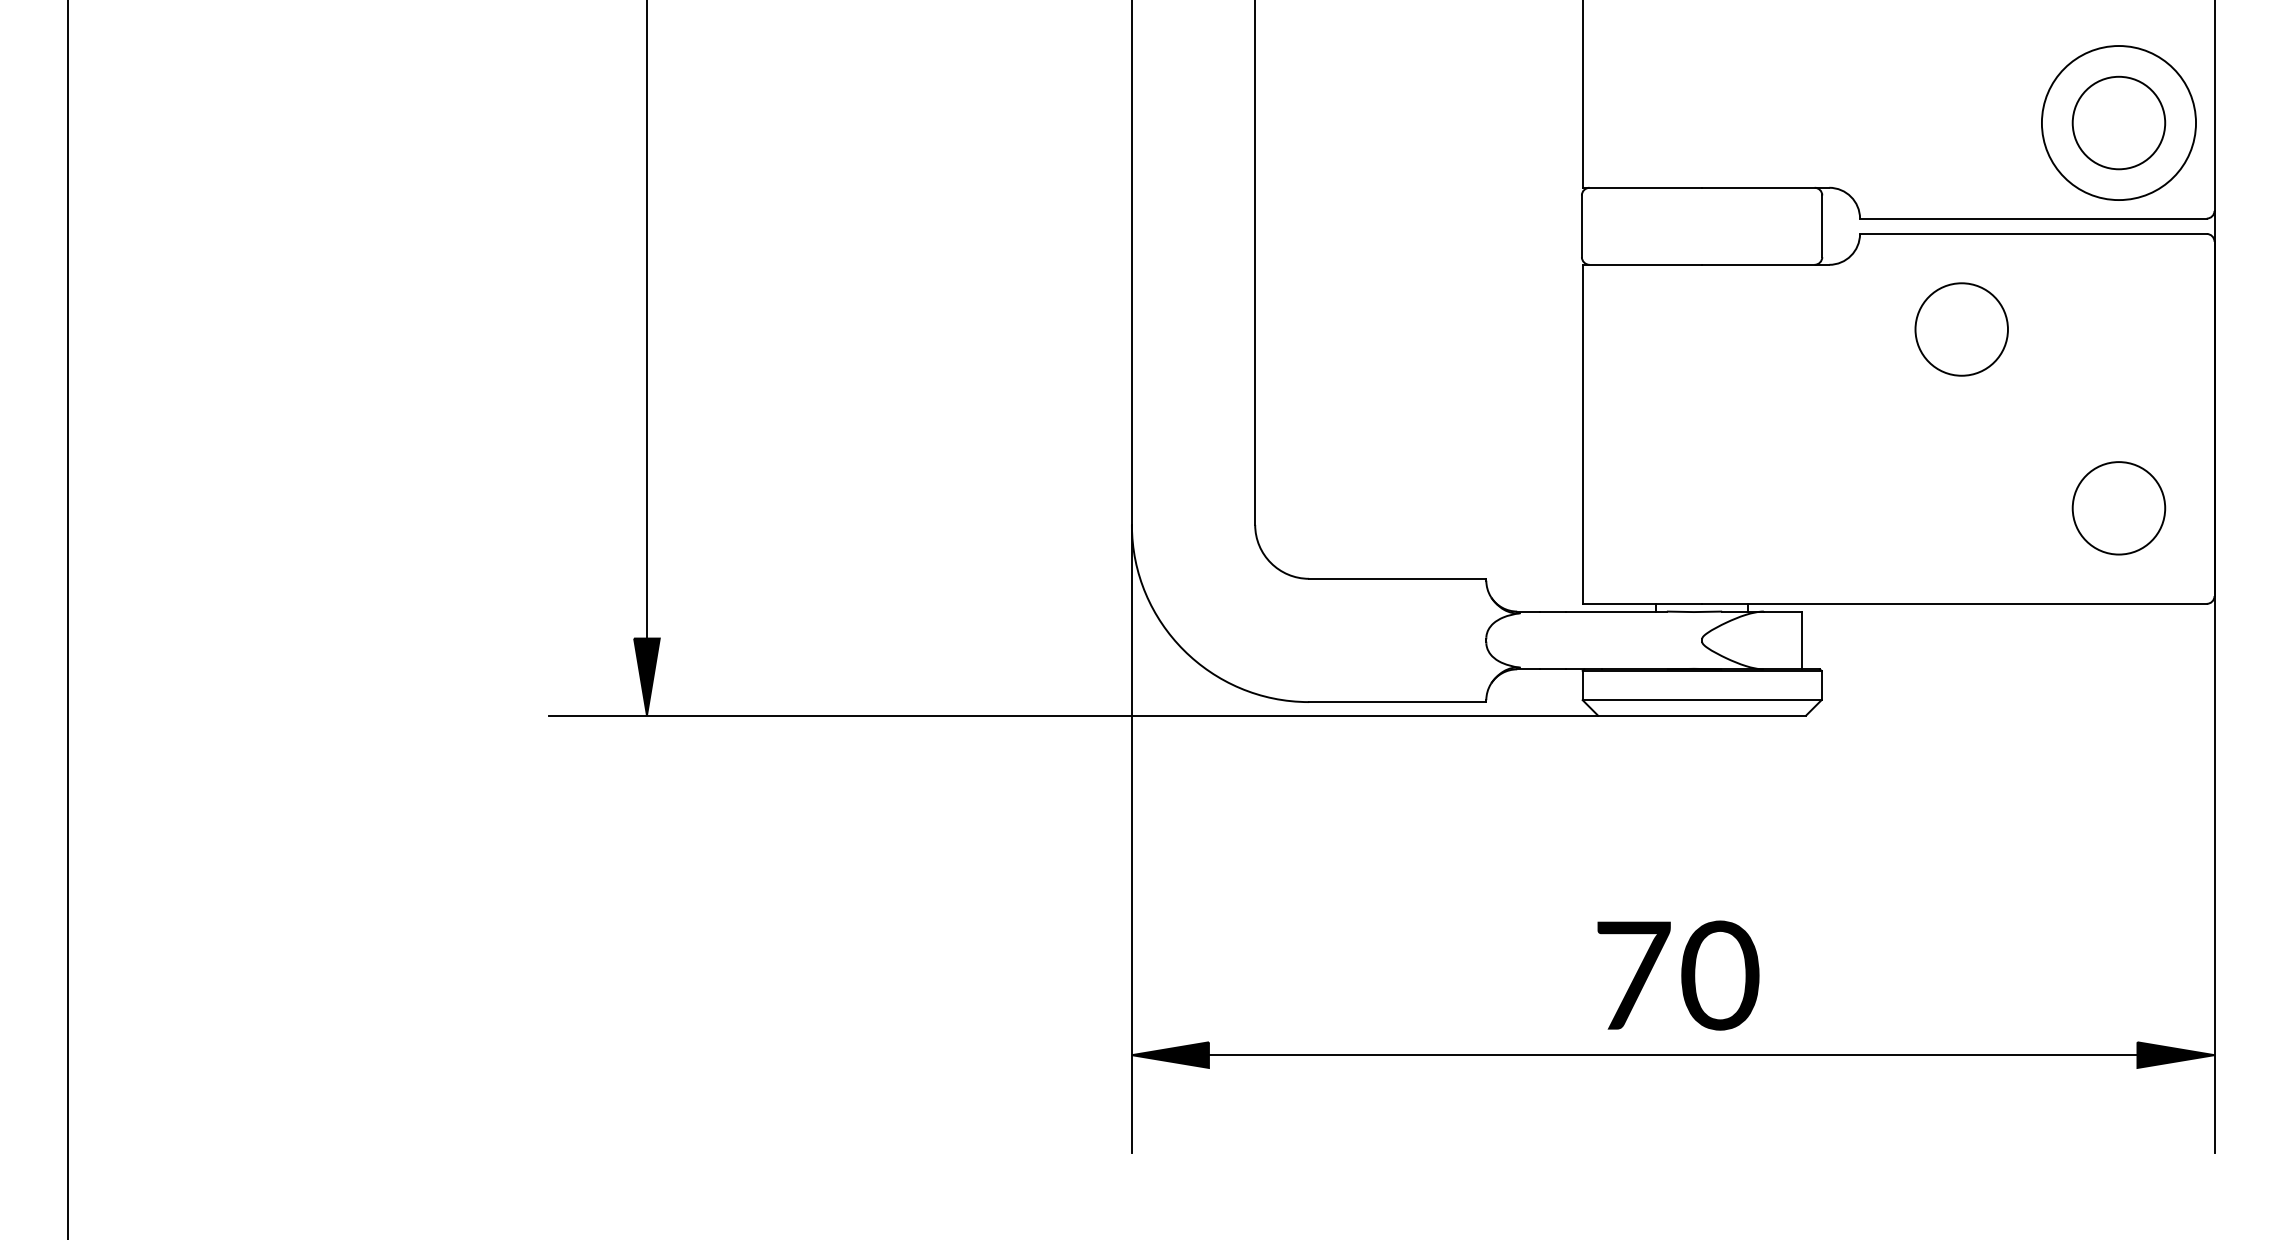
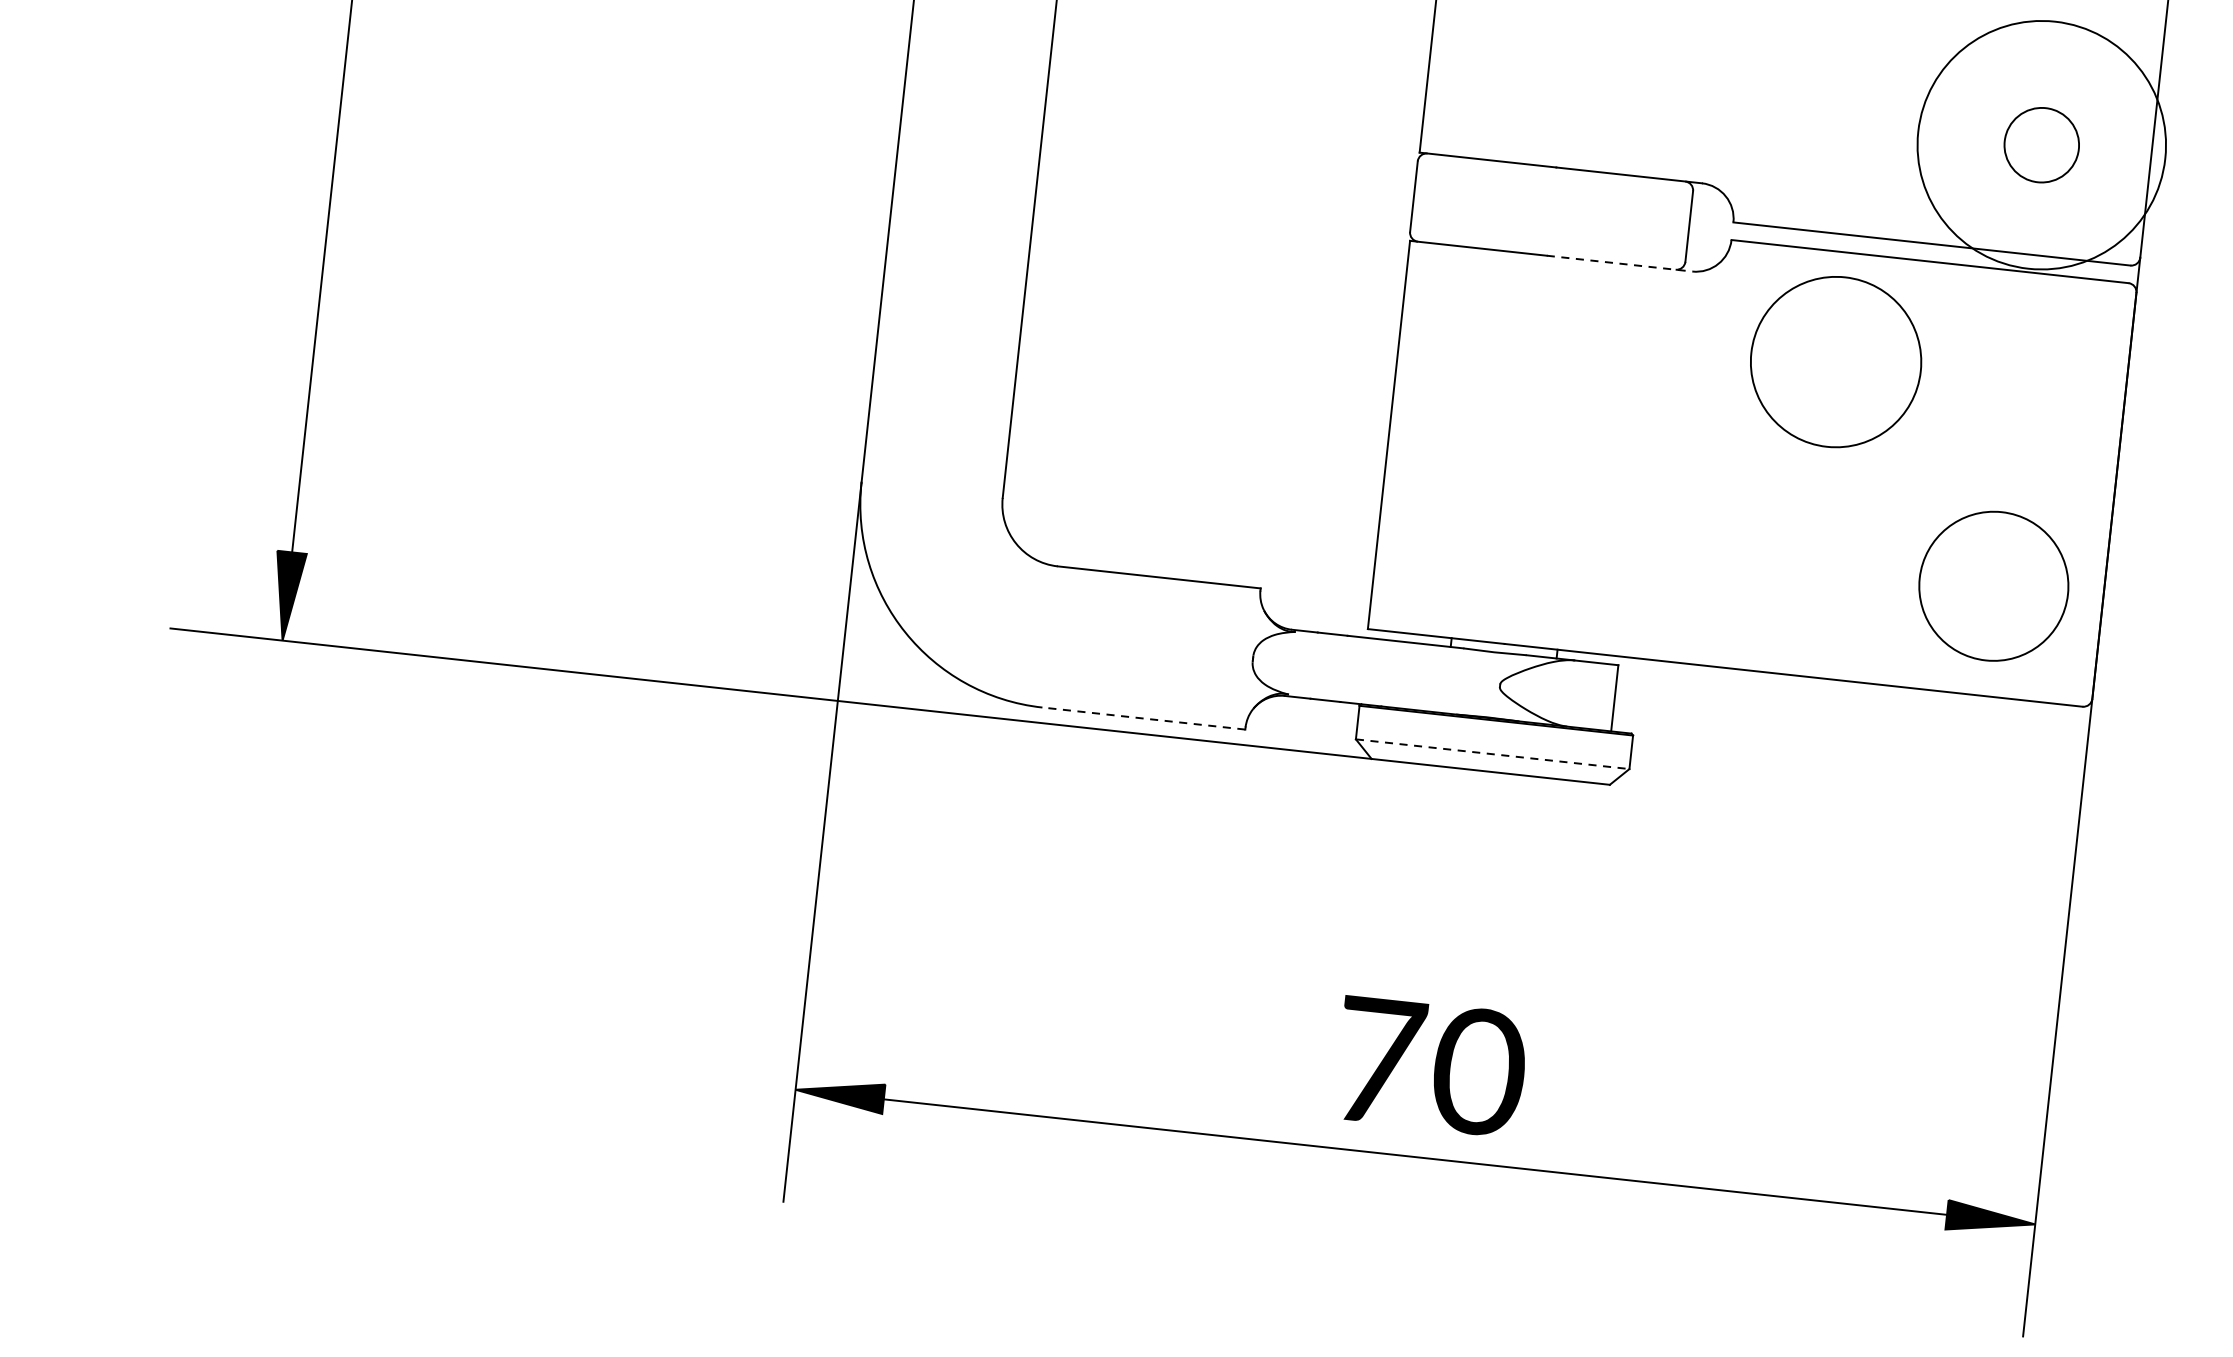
circle: (2118, 122) -> (2041, 144), size x0.7
circle: (2118, 123) -> (2041, 145), size x1.4
line: (1765, 264) -> (1619, 263), solid -> dashed
circle: (1961, 329) -> (1835, 362), size x1.6
circle: (2118, 508) -> (1993, 586), size x1.4
line: (1702, 700) -> (1493, 754), solid -> dashed
line: (1397, 702) -> (1143, 718), solid -> dashed

